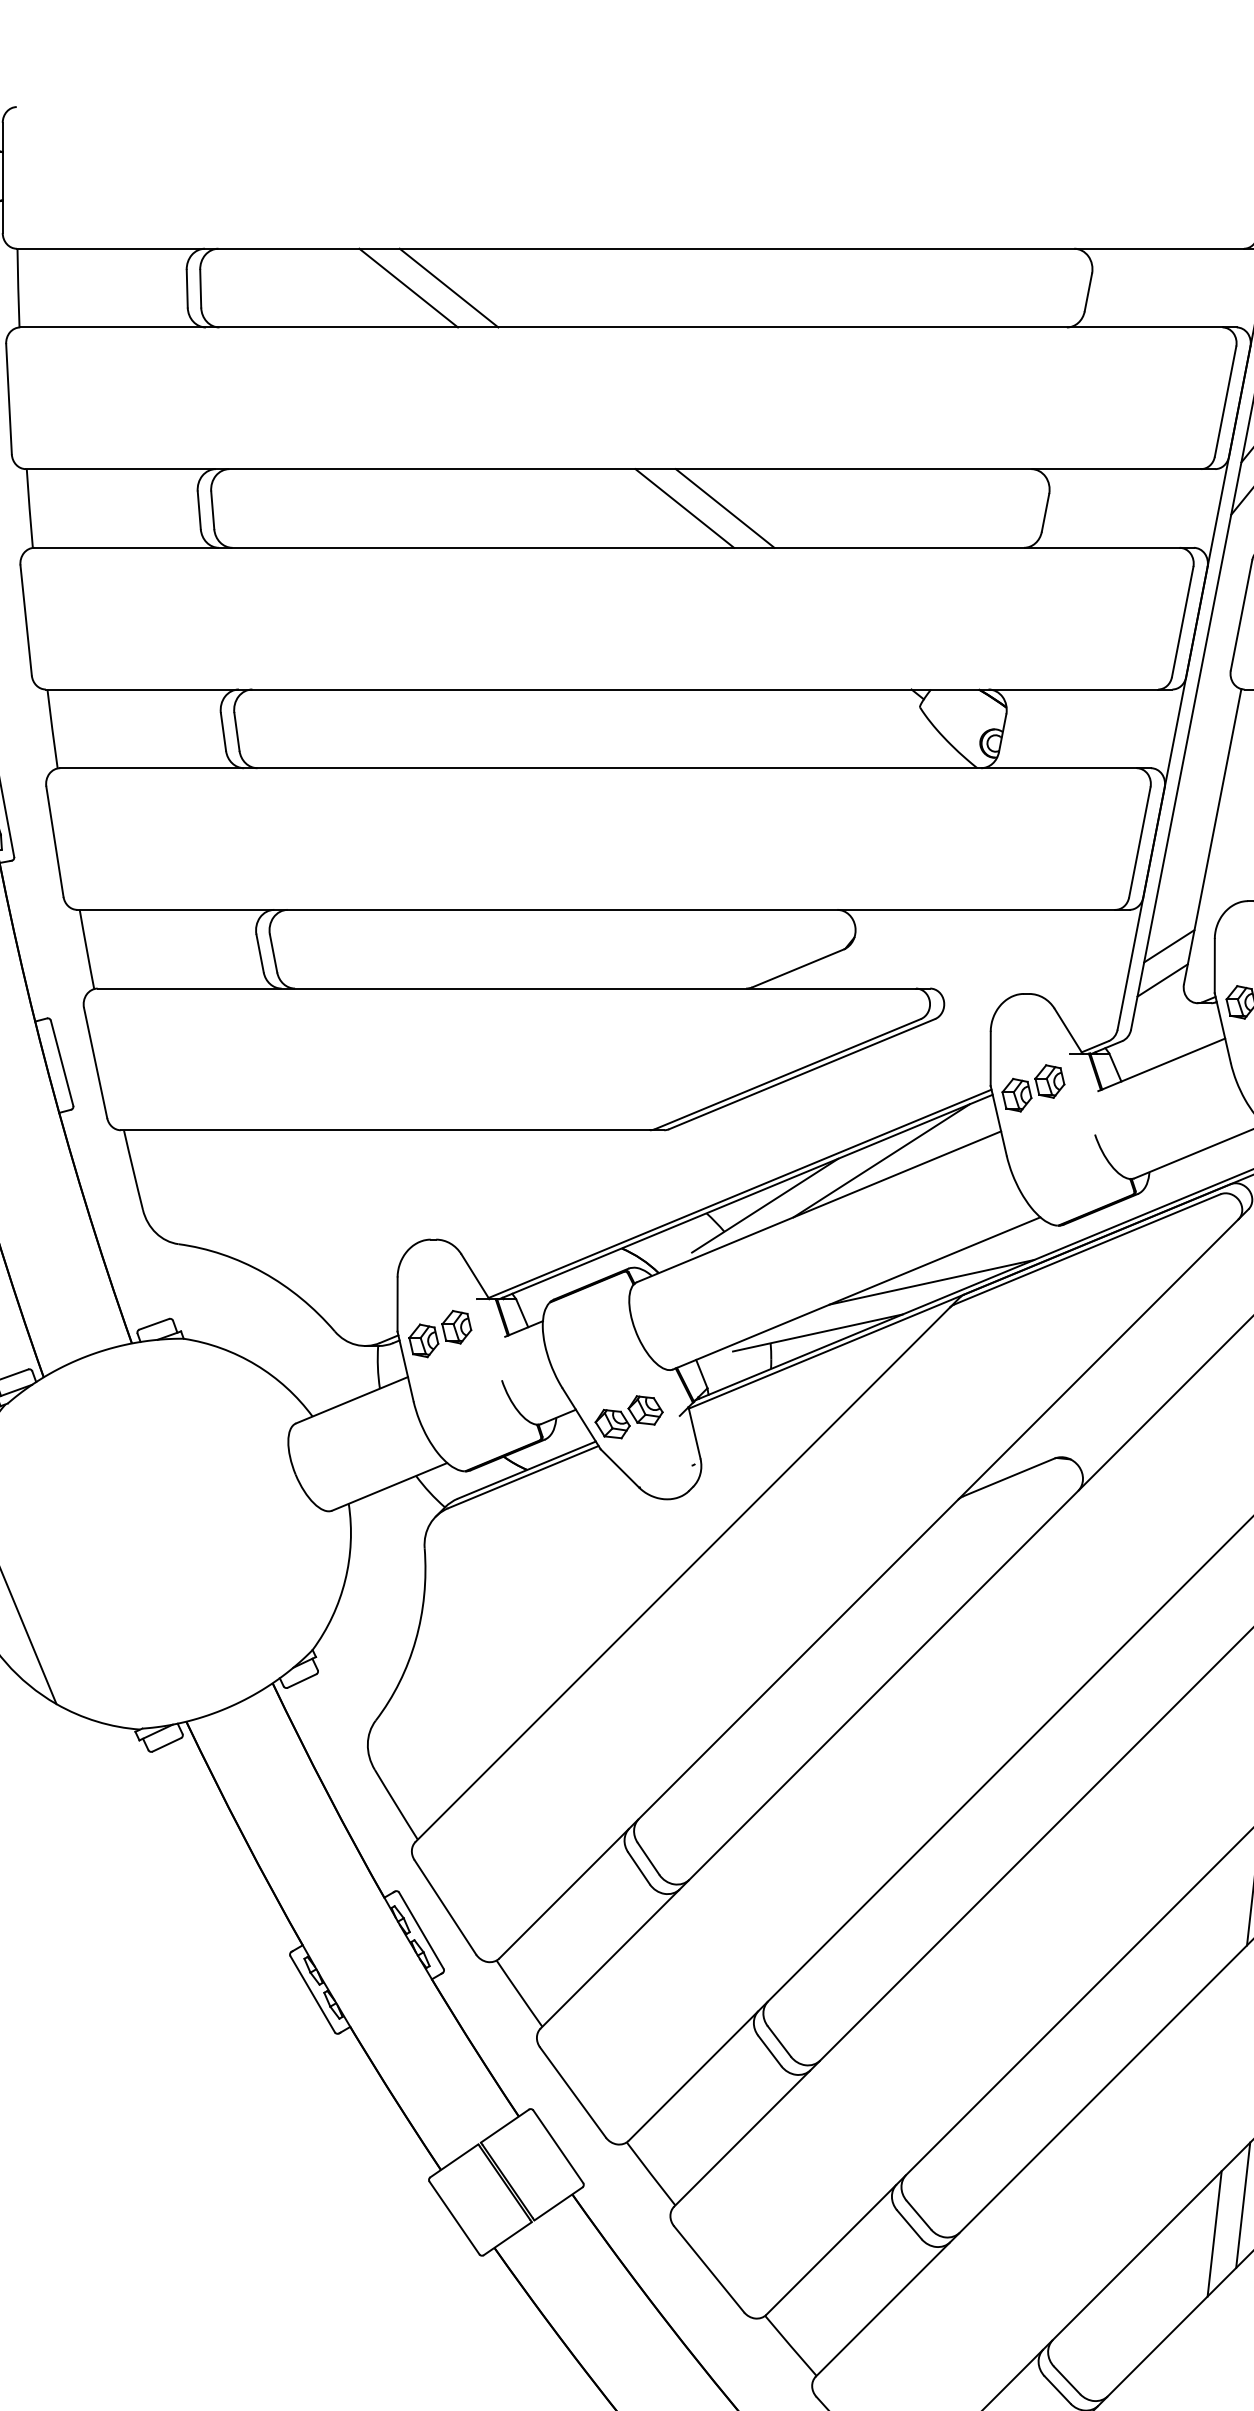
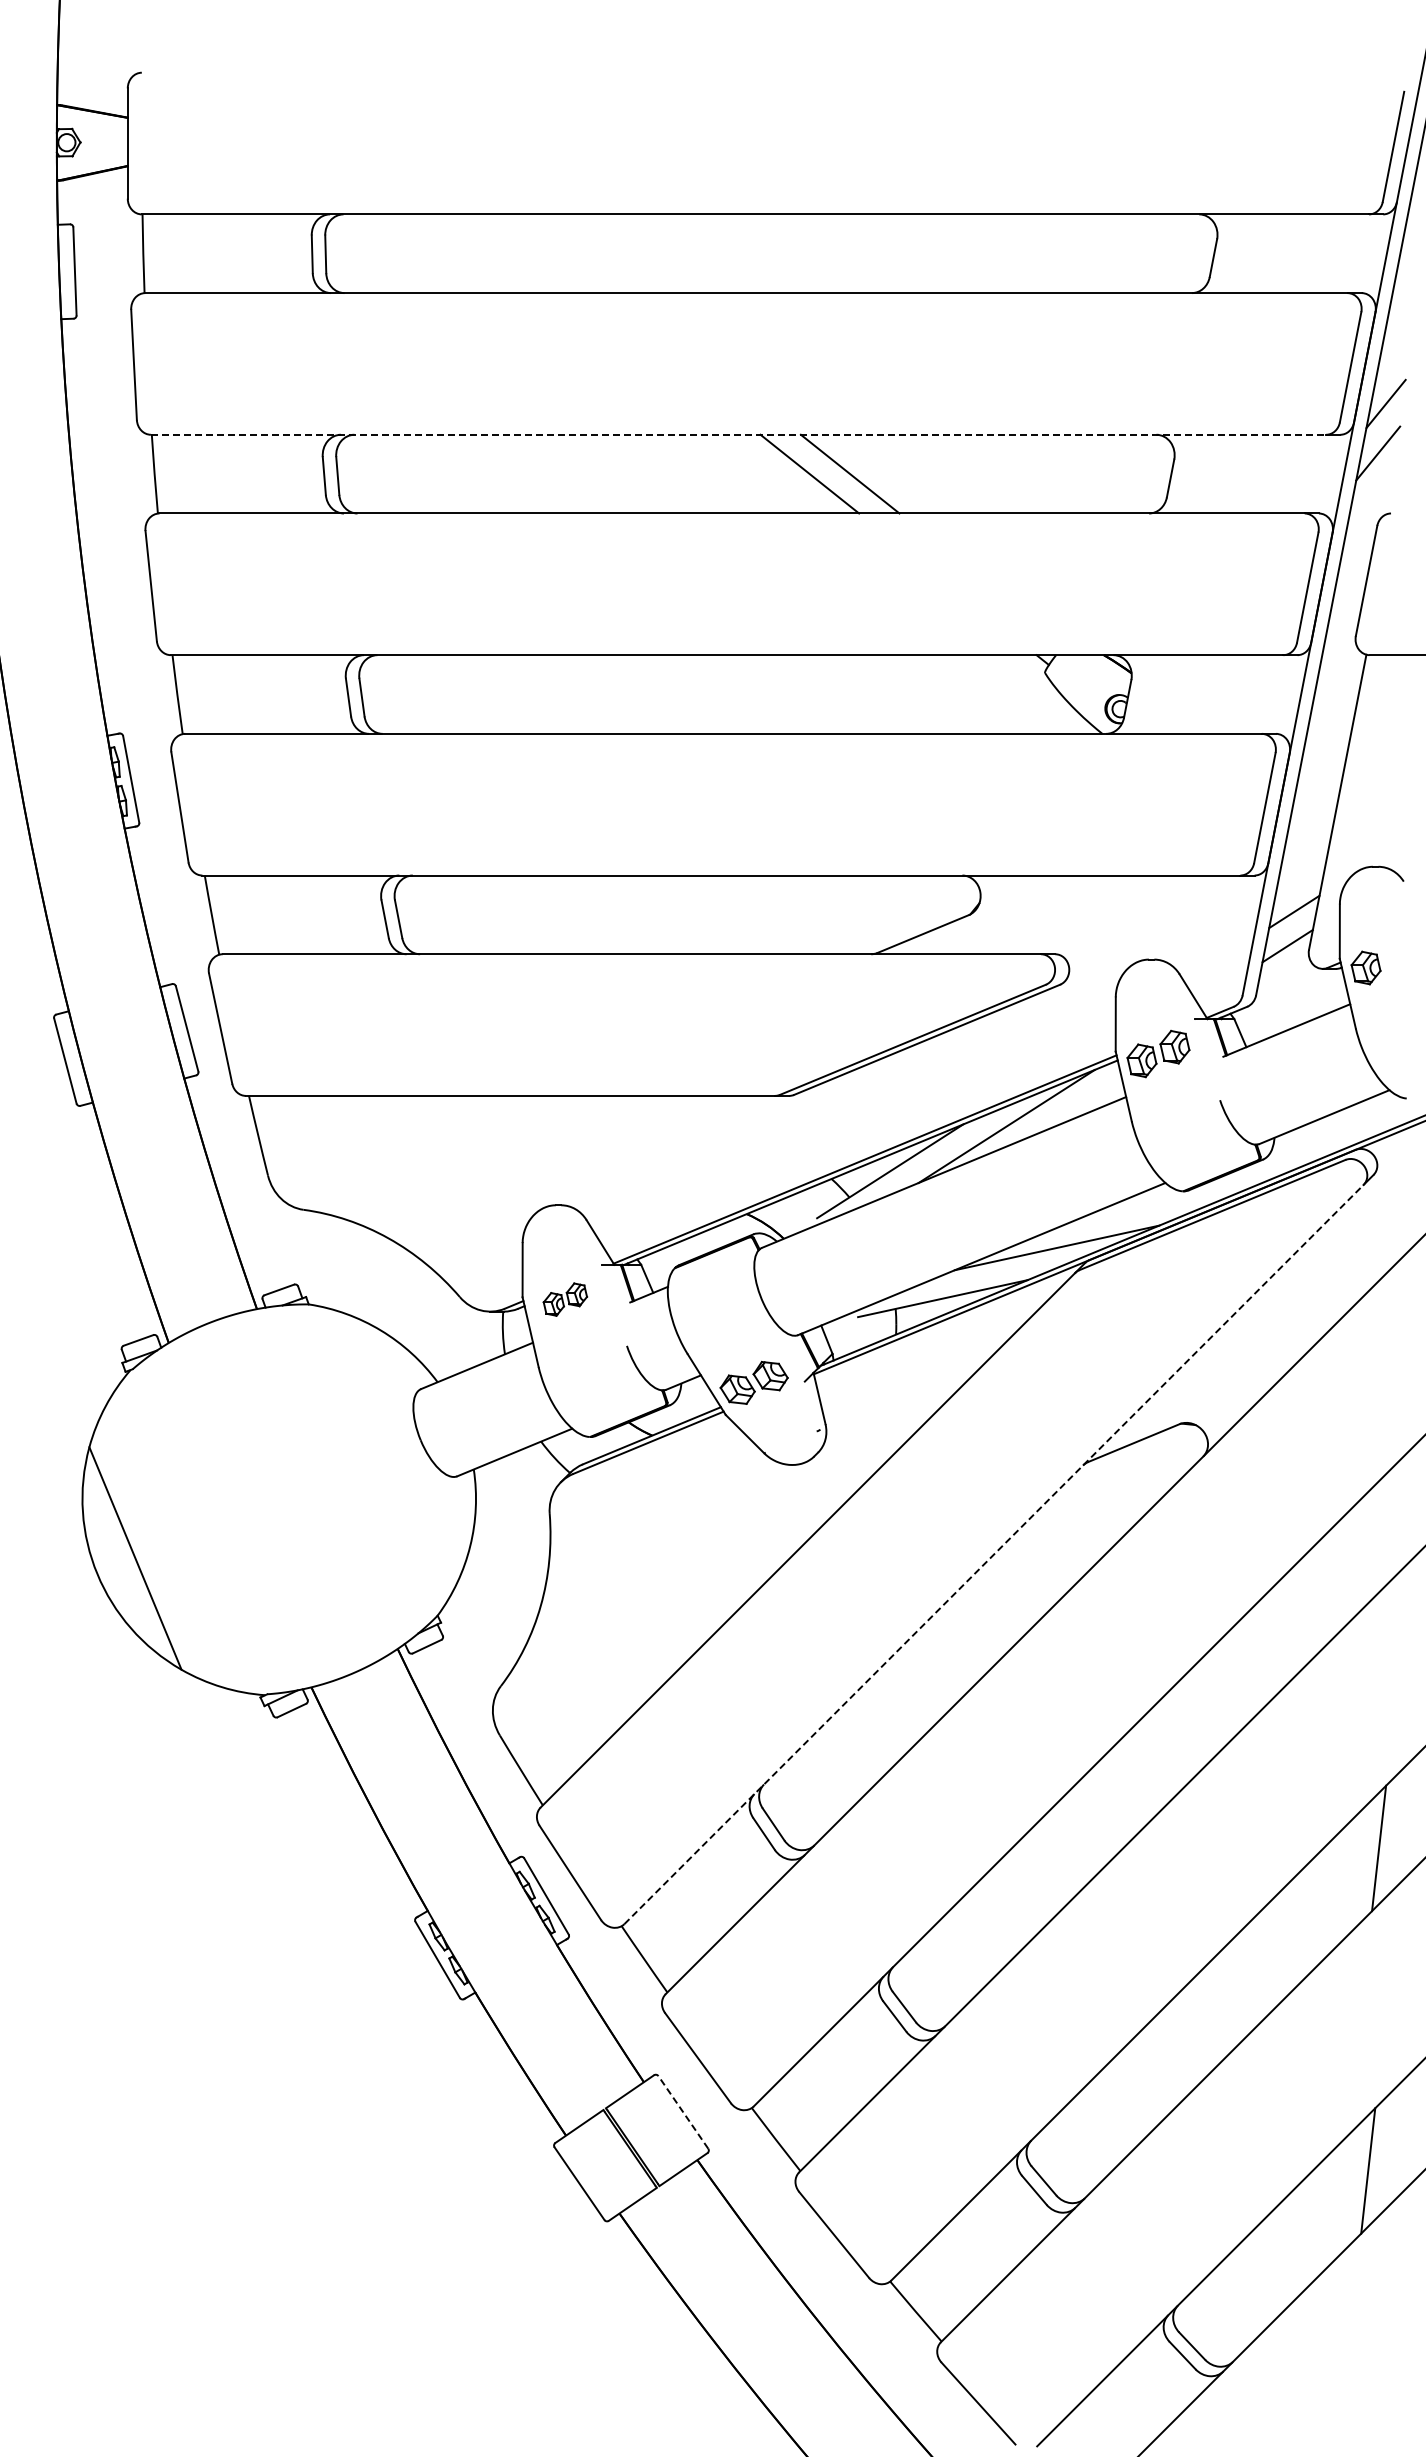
line: (408, 287) -> (533, 253), removed
line: (448, 287) -> (573, 253), removed
line: (613, 468) -> (738, 434), solid -> dashed
part: (440, 1333) -> (565, 1299), size x0.7
line: (869, 1588) -> (994, 1554), solid -> dashed
line: (558, 2146) -> (683, 2112), solid -> dashed
line: (1214, 2233) -> (1339, 2199), removed

